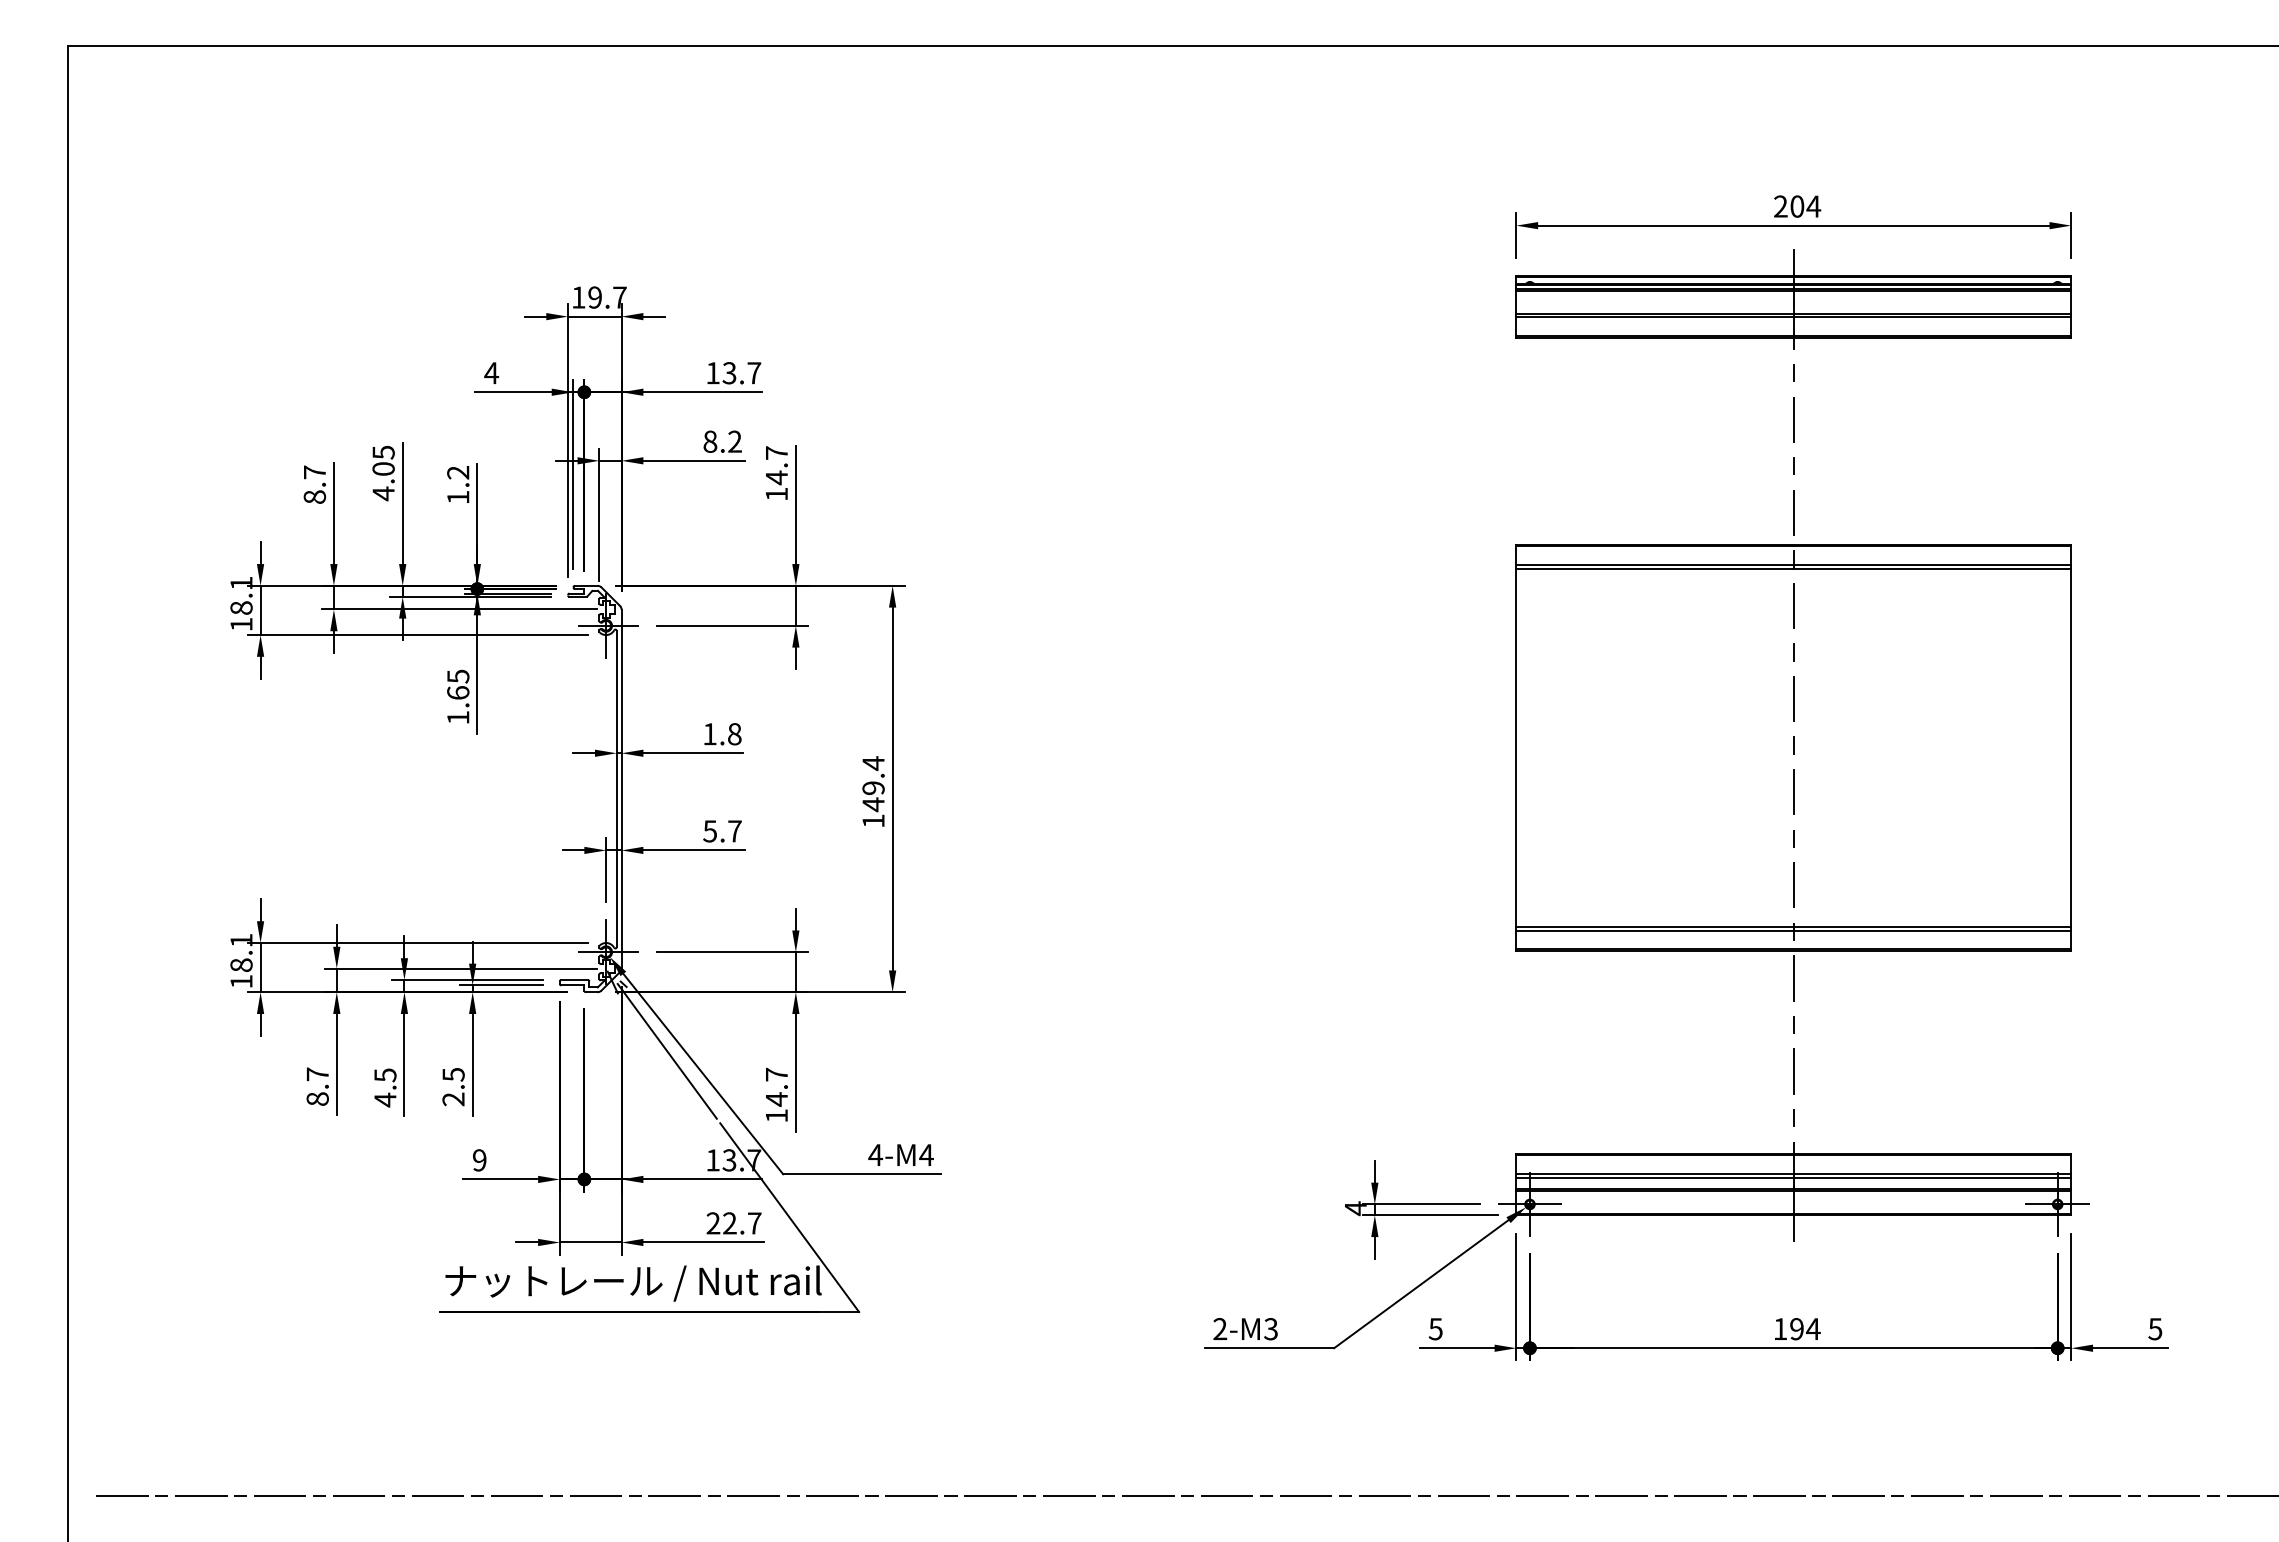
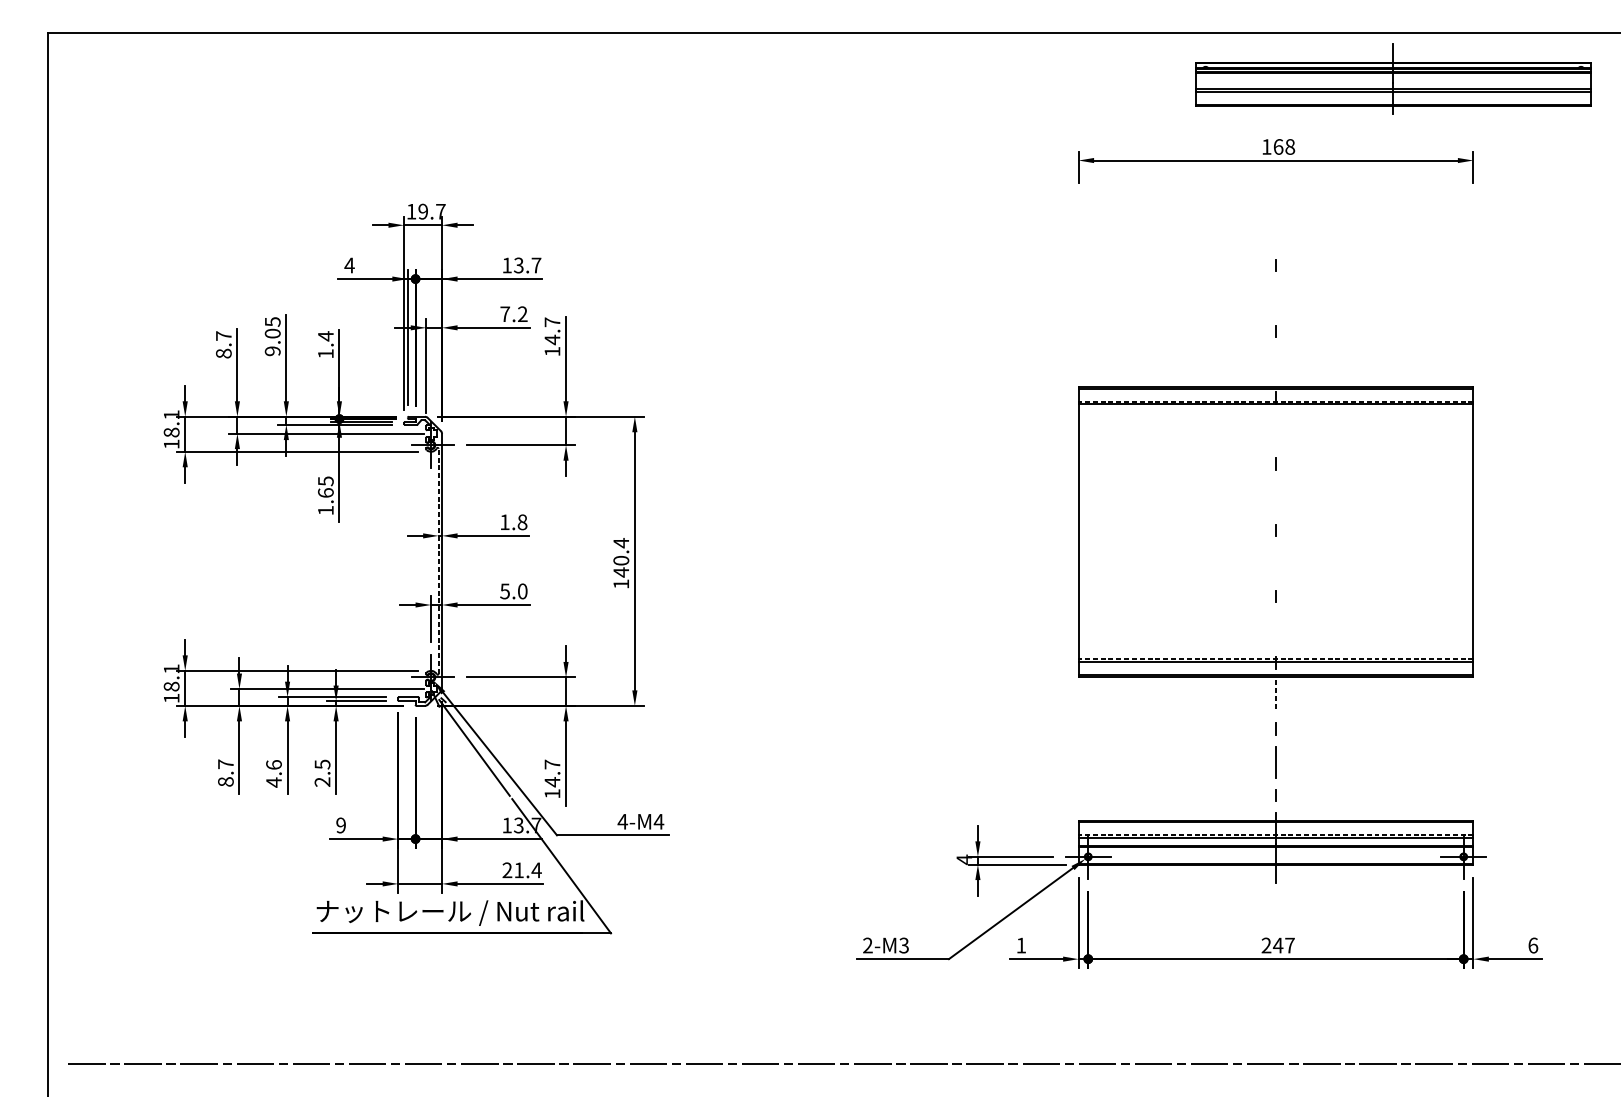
text: (1797, 206) -> (1278, 146), 204 -> 168
part: (1793, 299) -> (1393, 79), moved
line: (1793, 419) -> (1275, 298), removed
text: (710, 441) -> (505, 314), 8.2 -> 7.2
text: (458, 472) -> (326, 336), 1.2 -> 1.4
text: (383, 493) -> (272, 351), 4.05 -> 9.05
line: (1793, 512) -> (1275, 364), removed
line: (1793, 564) -> (1275, 401), solid -> dashed
line: (1793, 605) -> (1275, 430), removed
line: (1793, 698) -> (1275, 496), removed
text: (873, 787) -> (621, 560), 149.4 -> 140.4
line: (616, 788) -> (438, 560), solid -> dashed
line: (1793, 792) -> (1275, 563), removed
text: (734, 831) -> (522, 591), 5.7 -> 5.0
line: (1793, 885) -> (1275, 629), removed
line: (1793, 926) -> (1275, 659), solid -> dashed
line: (1793, 978) -> (1275, 696), solid -> dashed
text: (385, 1075) -> (274, 765), 4.5 -> 4.6
line: (1793, 1173) -> (1275, 834), solid -> dashed
text: (742, 1223) -> (528, 870), 22.7 -> 21.4
text: (1435, 1329) -> (1021, 945), 5 -> 1
text: (1796, 1329) -> (1277, 945), 194 -> 247
text: (2155, 1329) -> (1533, 945), 5 -> 6

